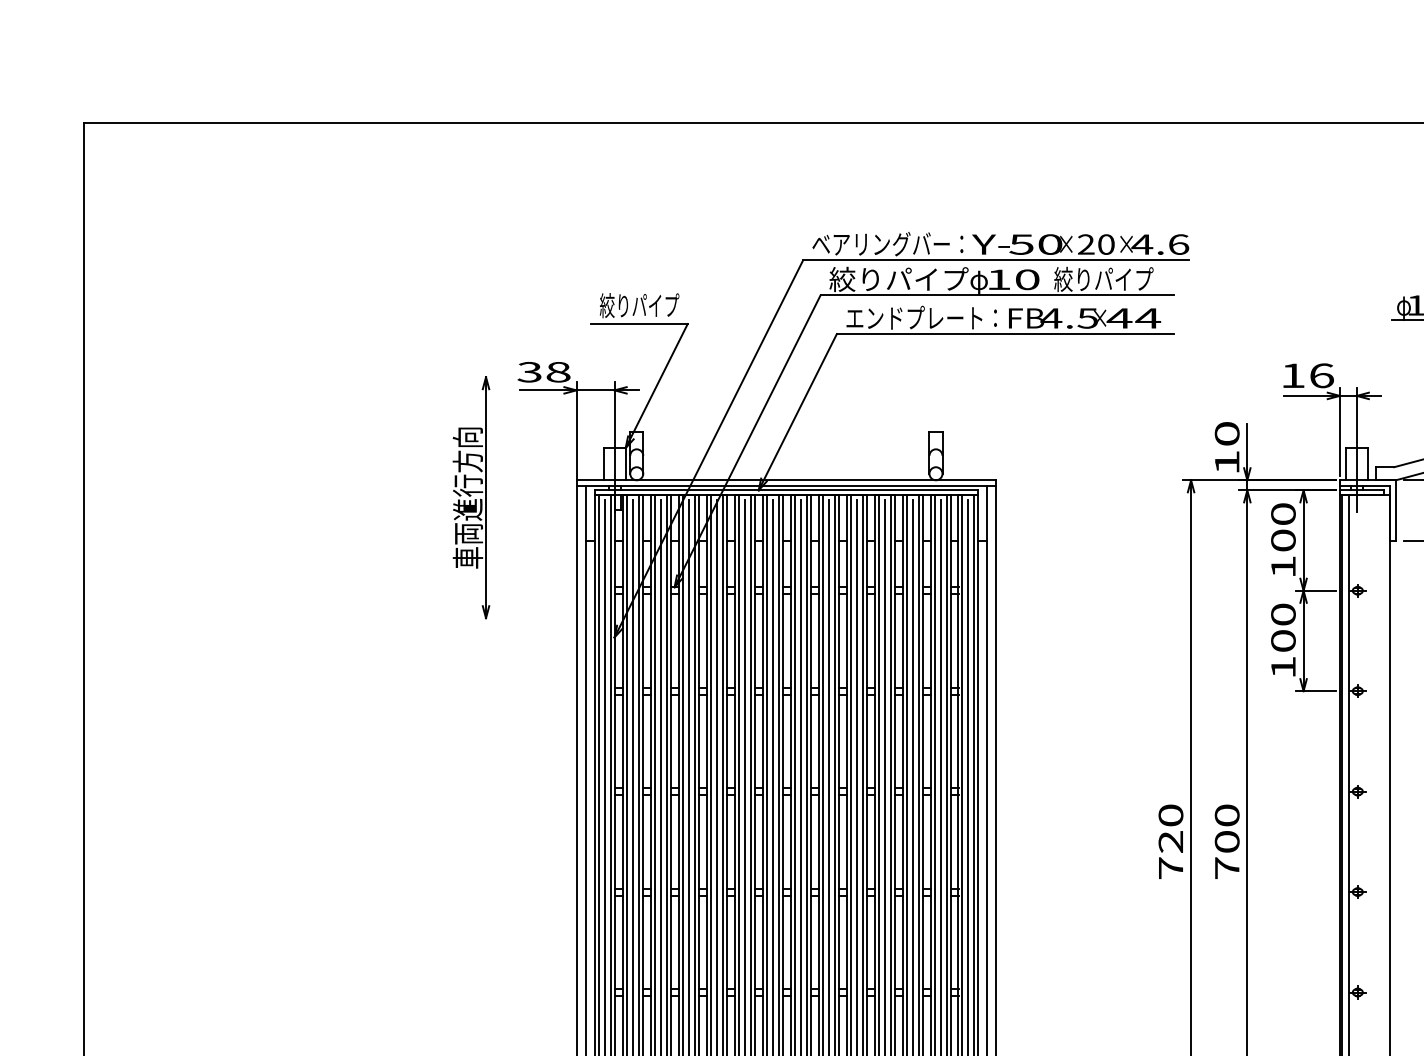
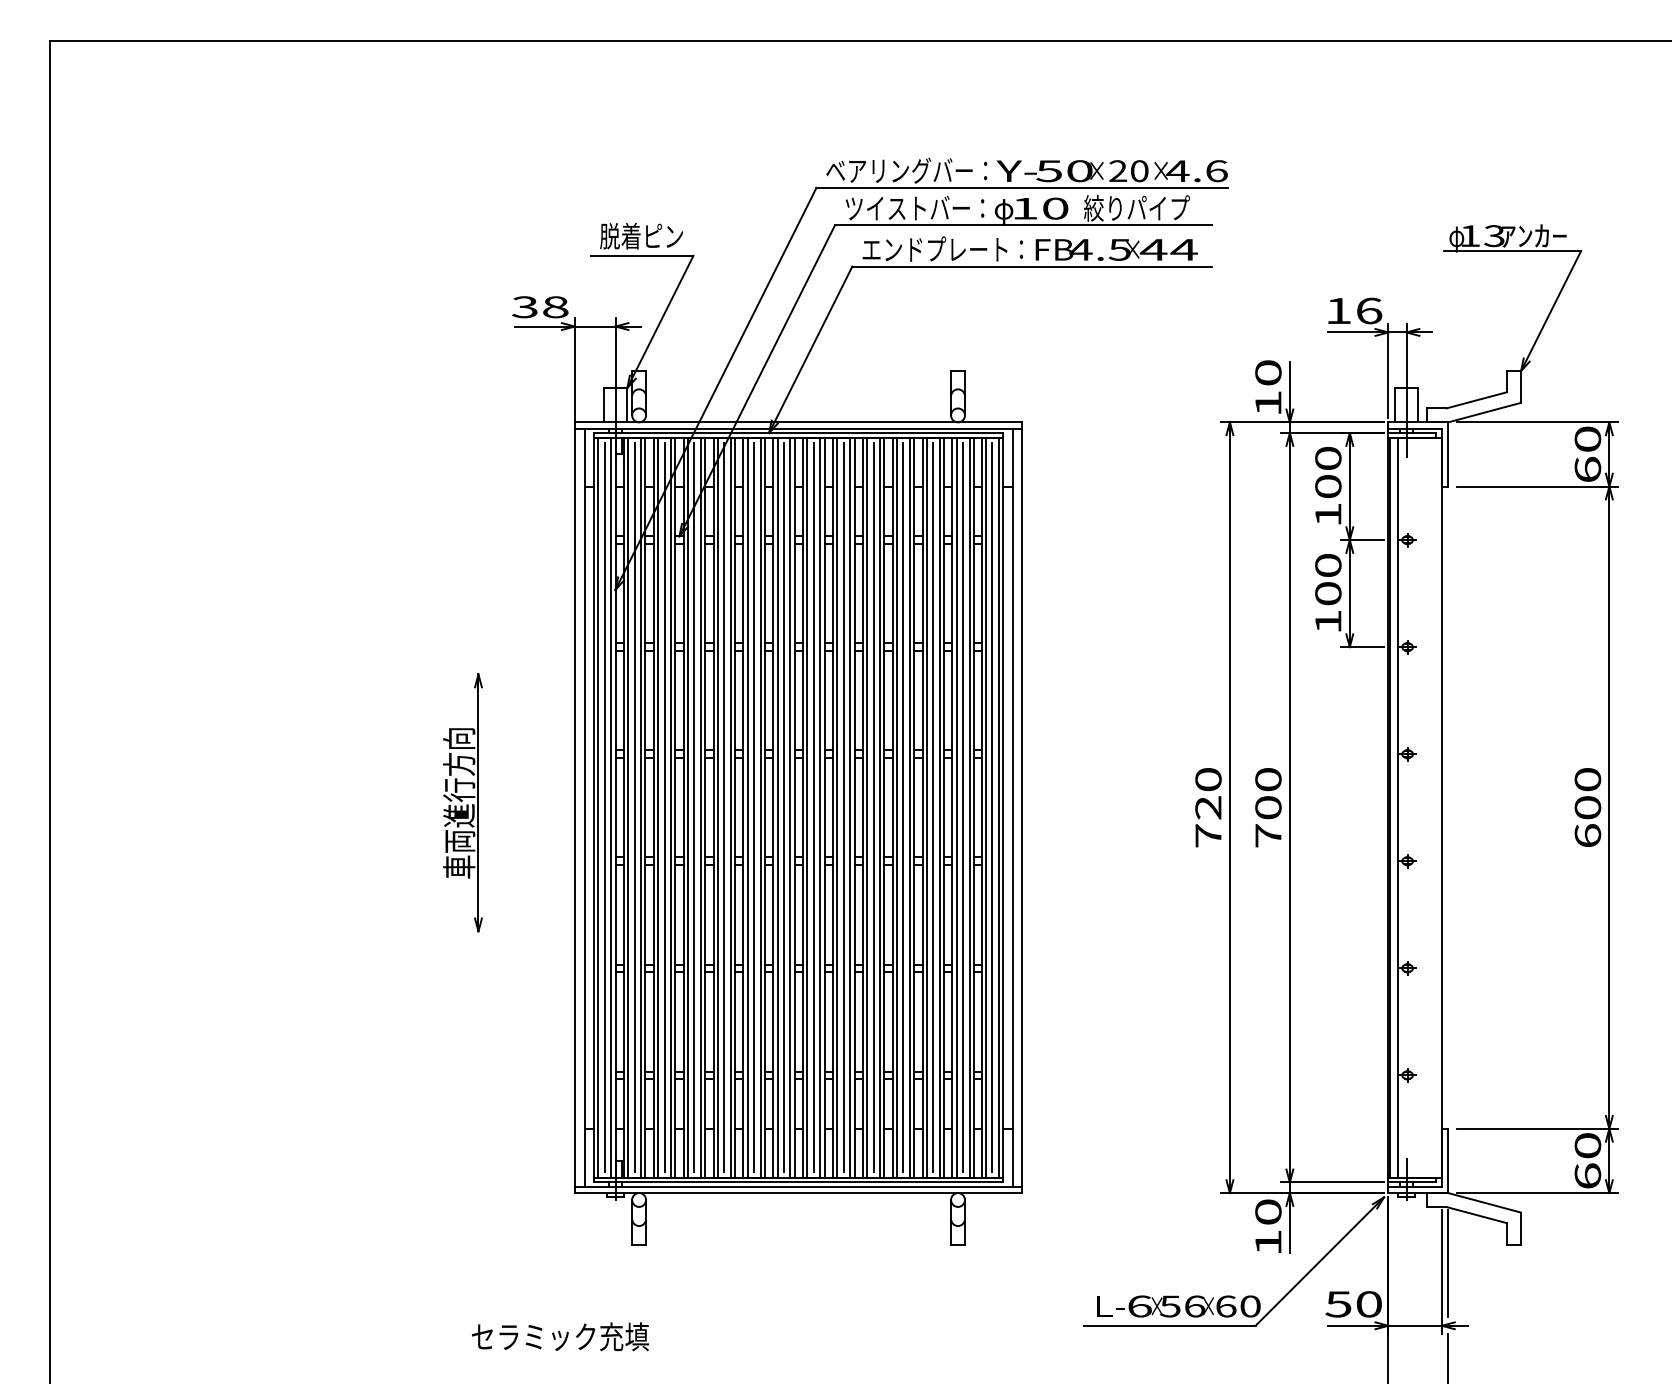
text: (898, 278) -> (918, 207), 絞りパイプ -> ツイストバー：
text: (638, 304) -> (641, 235), 絞りパイプ -> 脱着ピン
part: (471, 497) -> (462, 802), moved

